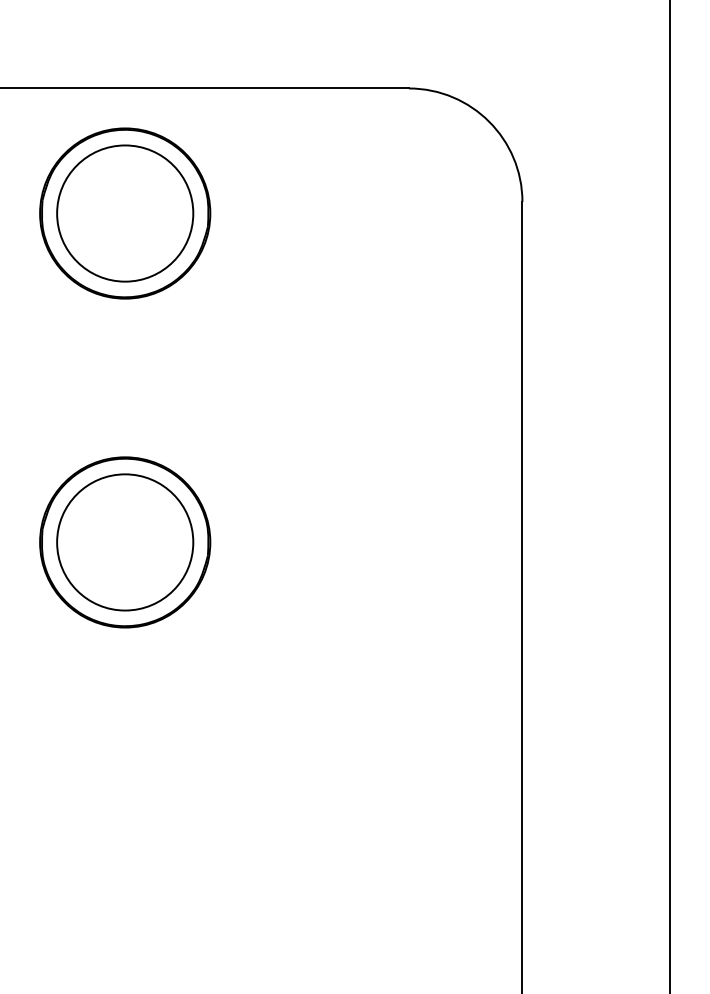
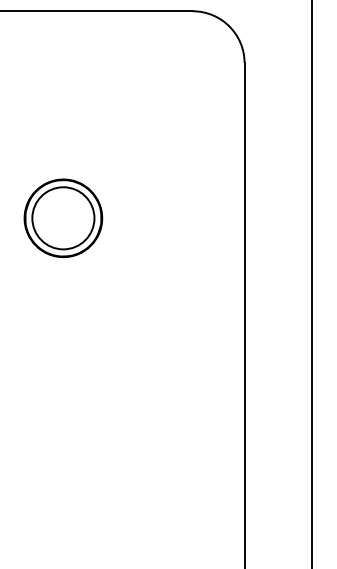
part: (125, 211) -> (63, 67), removed

